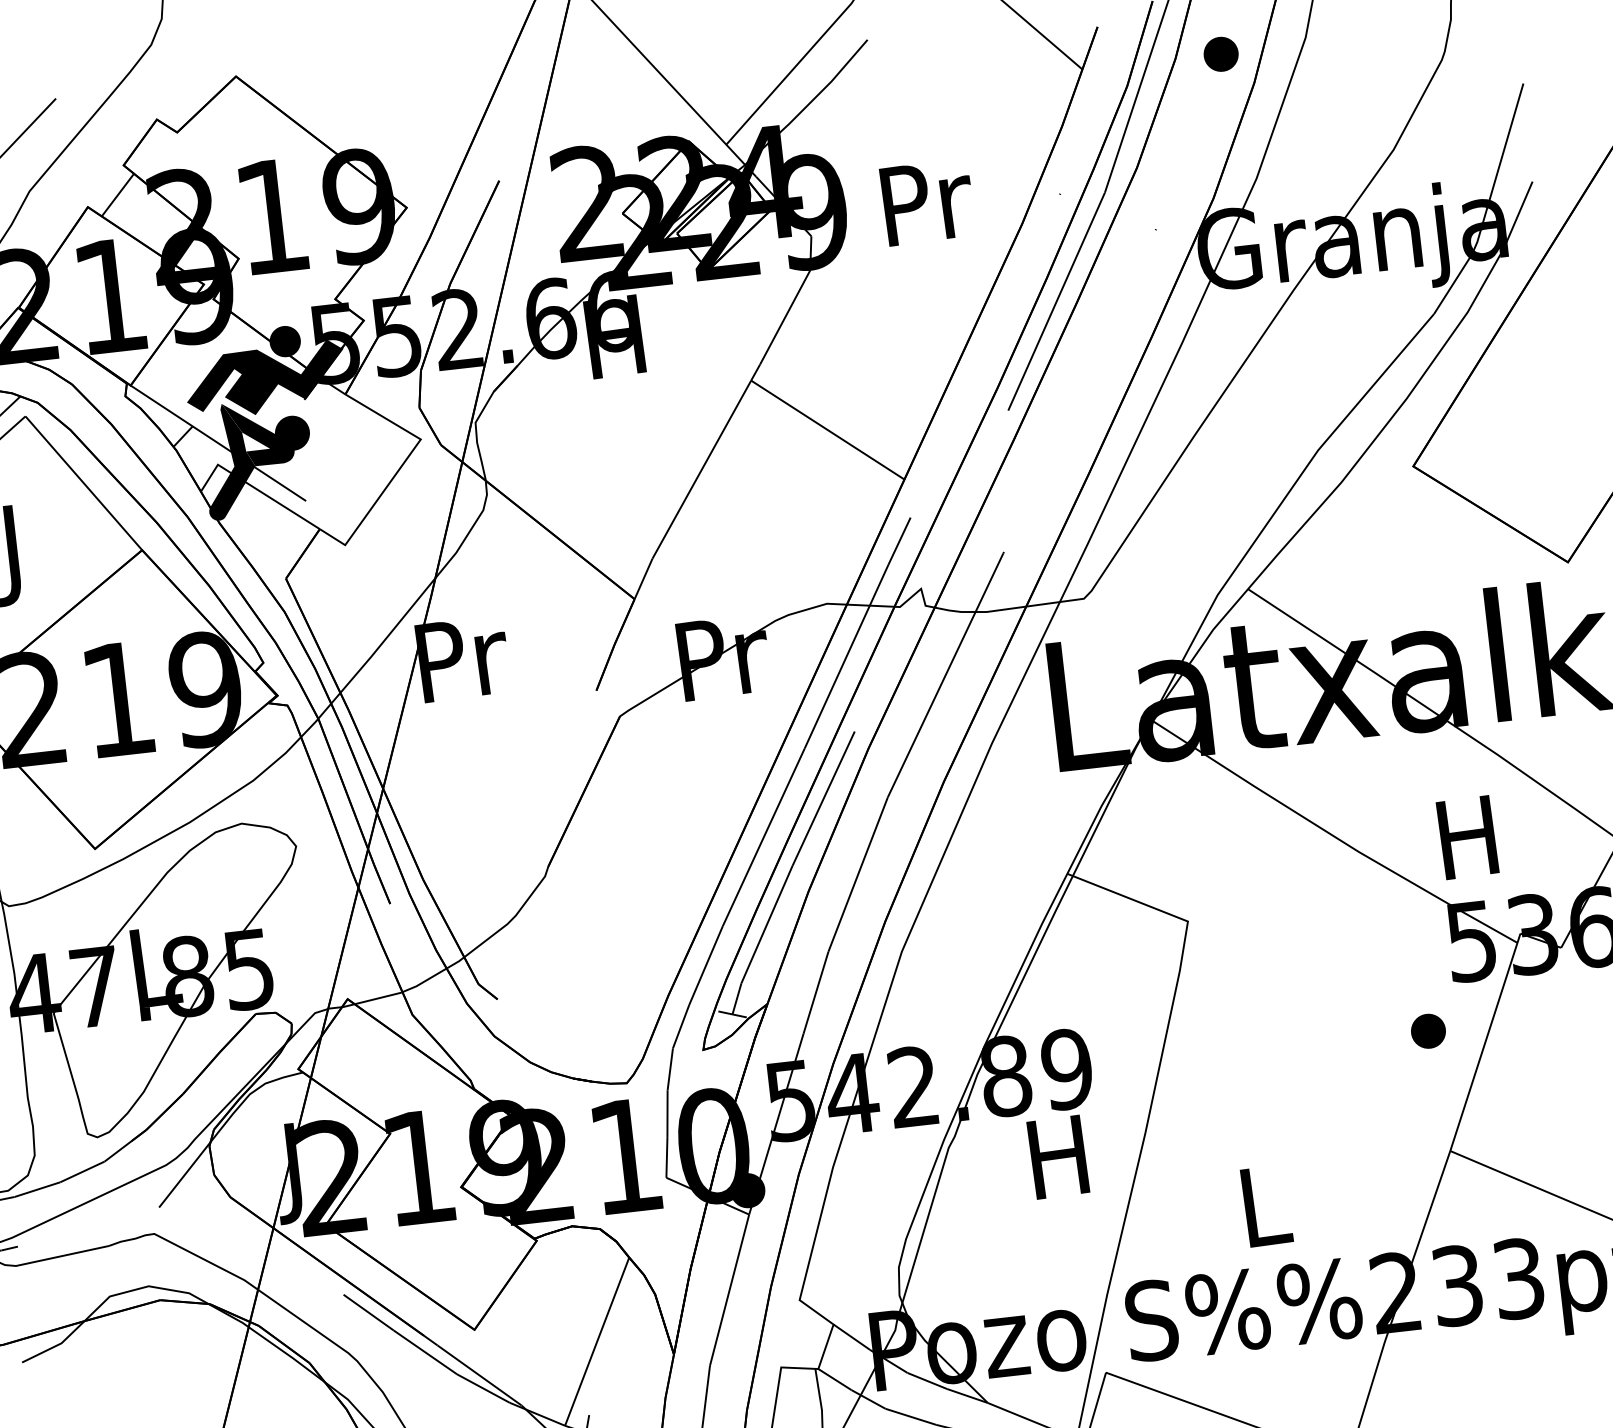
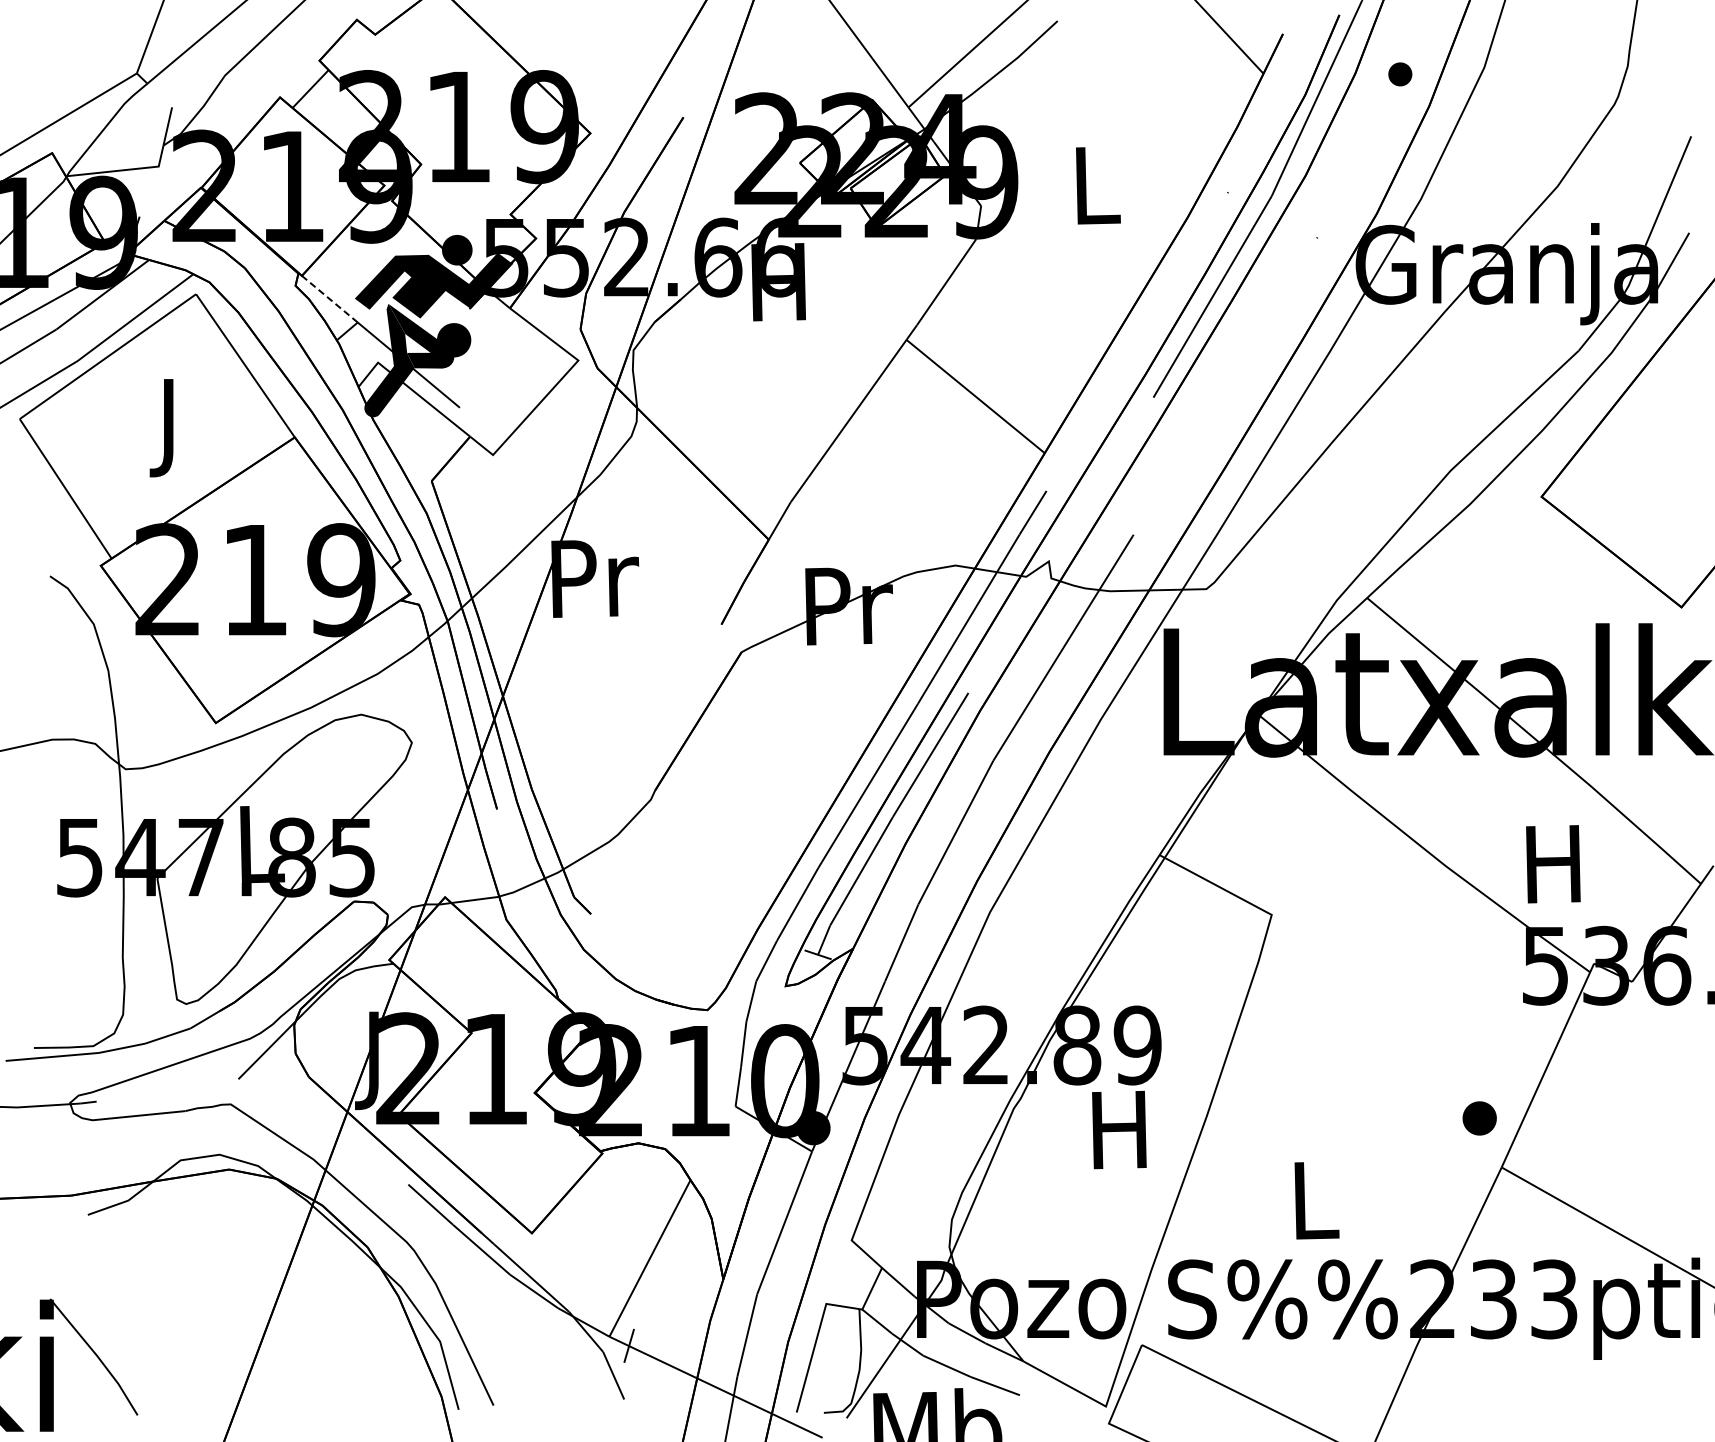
part: (1221, 54) -> (1400, 74), size x0.7
text: (926, 201) -> (1097, 185), Pr -> L
line: (161, 405) -> (329, 298), solid -> dashed
part: (1428, 1031) -> (1479, 1118), moved

